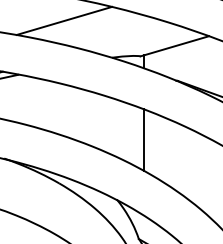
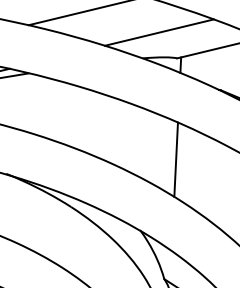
line: (124, 35) -> (159, 32), added

